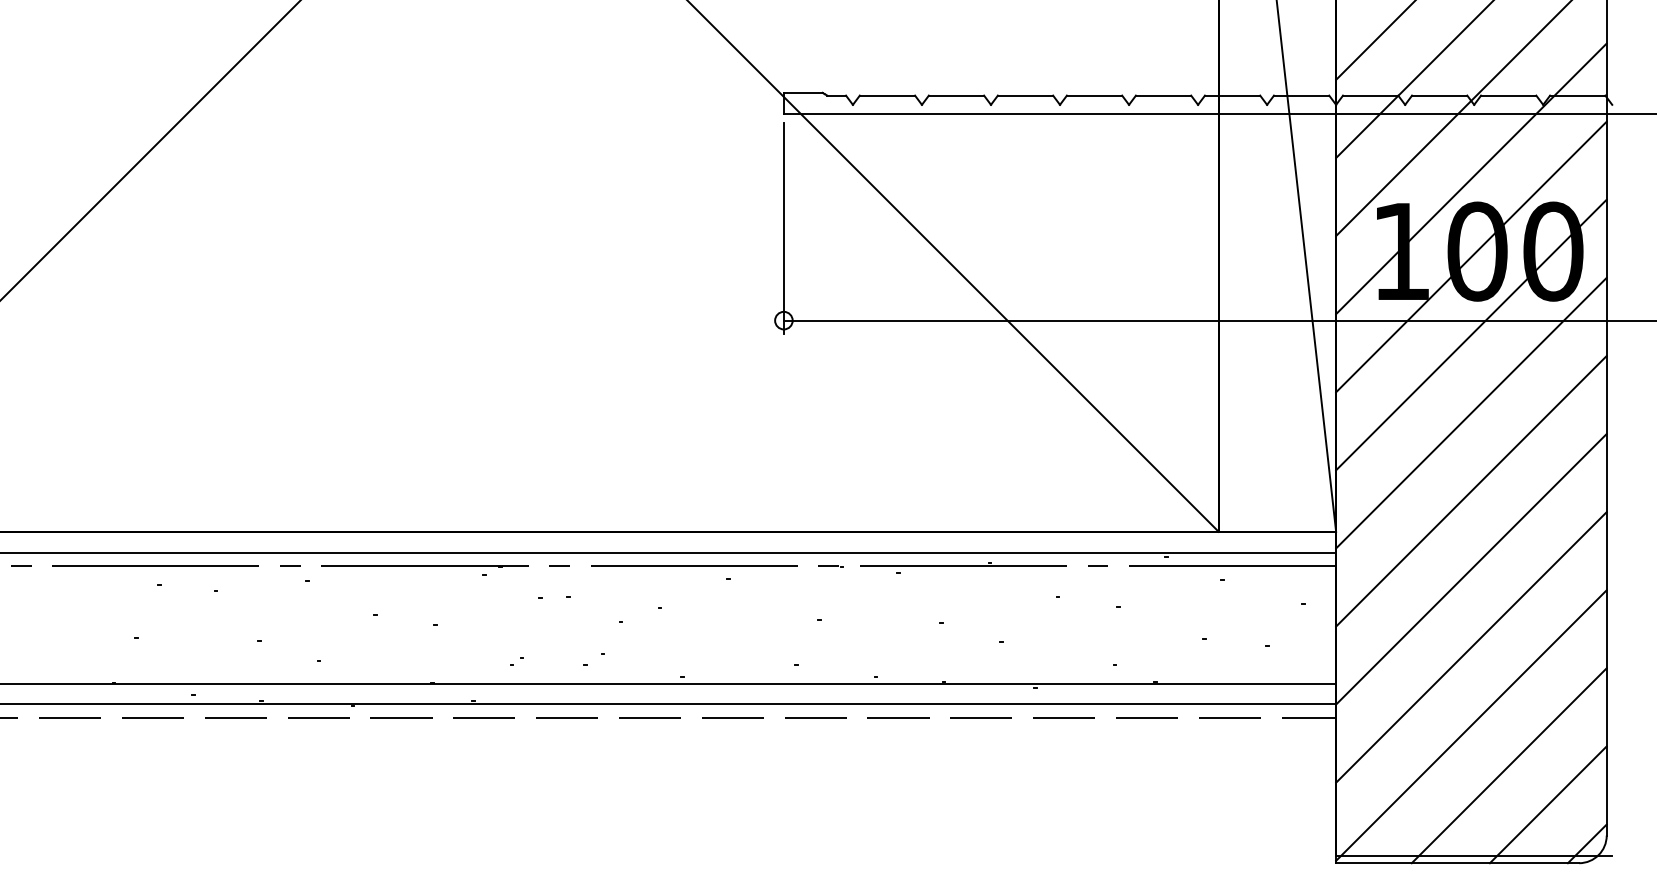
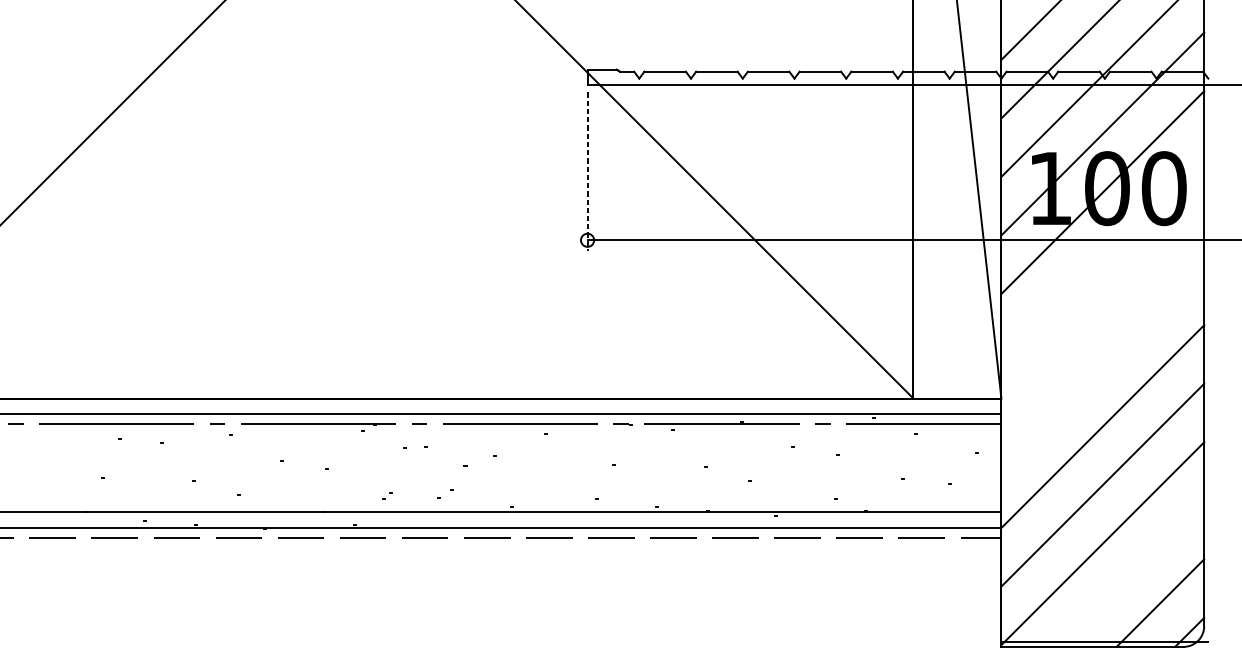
line: (783, 228) -> (587, 171), solid -> dashed
line: (1471, 334) -> (1102, 250), removed
line: (1471, 412) -> (1102, 309), removed
line: (1471, 490) -> (1102, 367), removed
line: (1508, 765) -> (1130, 573), removed

